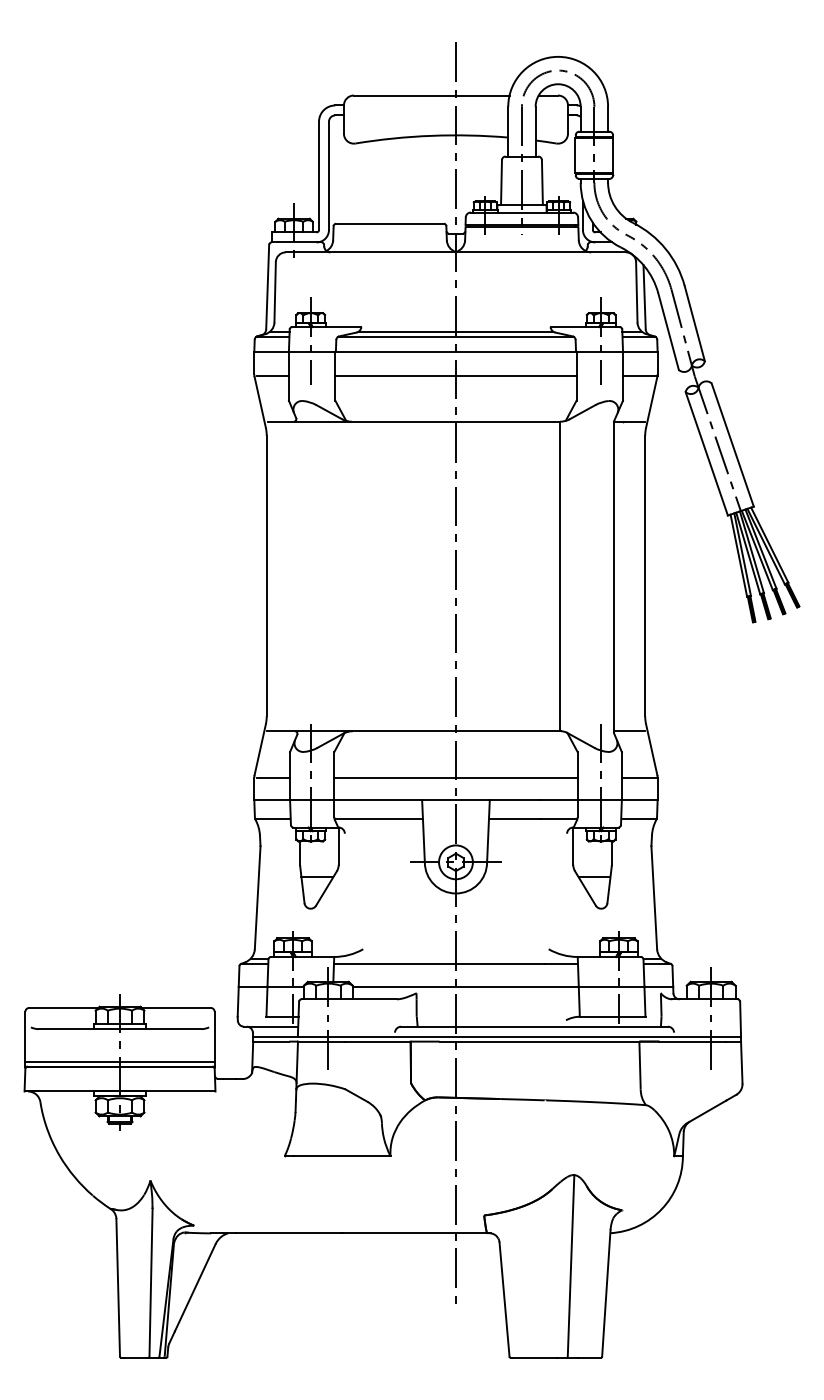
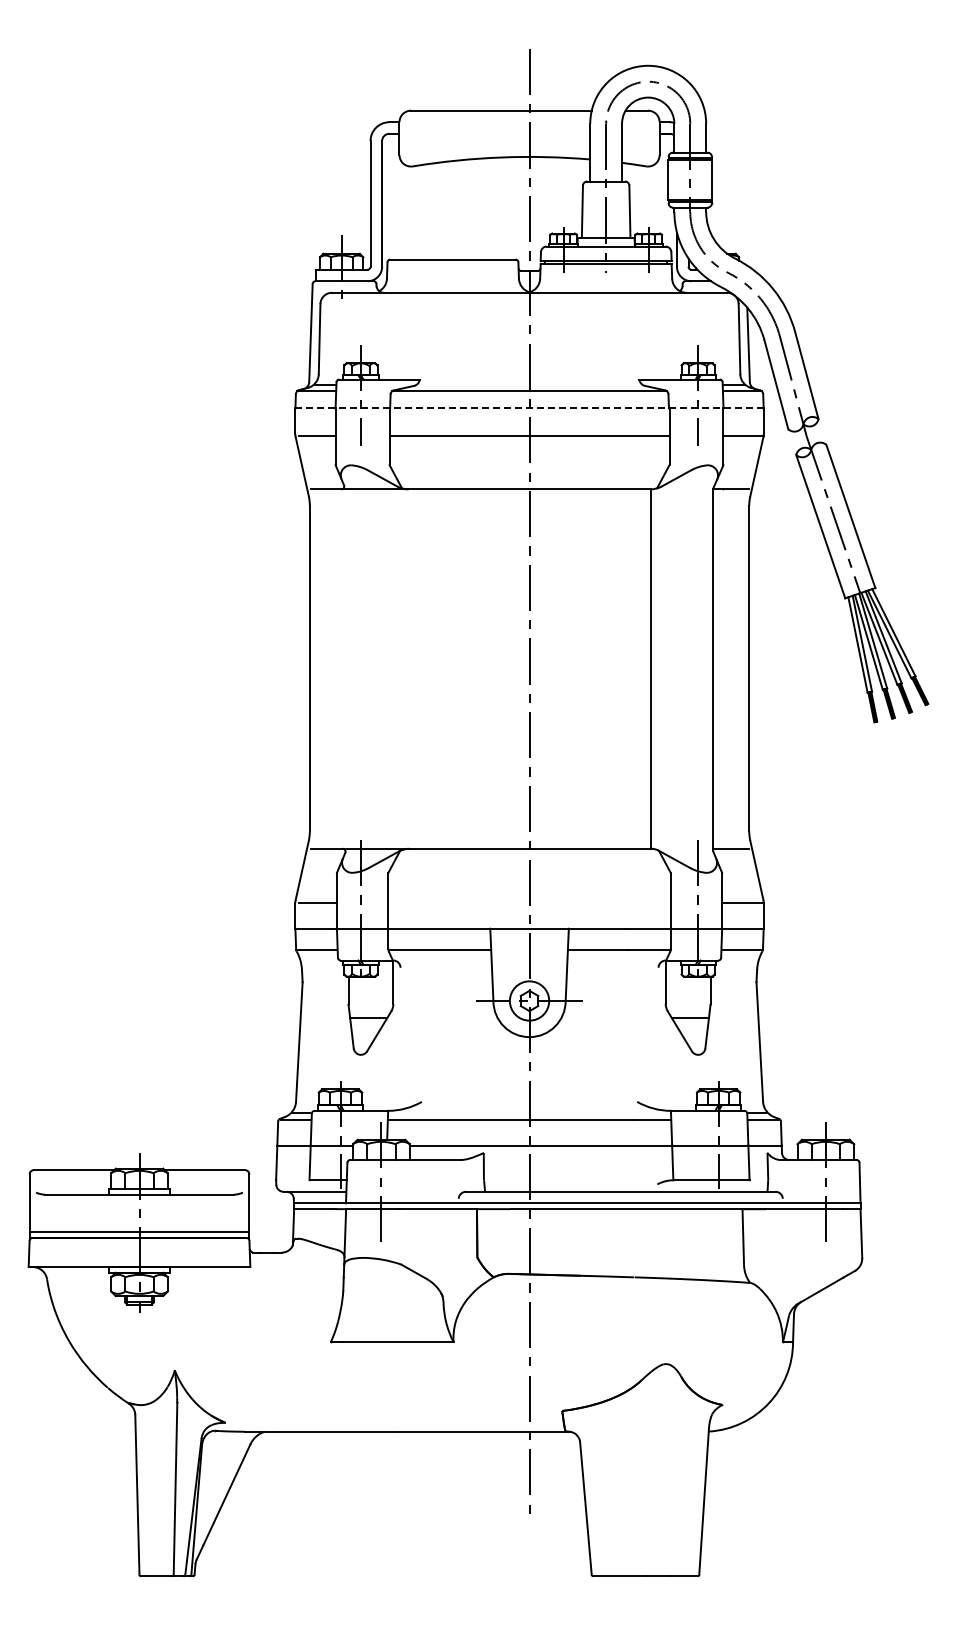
line: (455, 331) -> (529, 384), removed
line: (455, 352) -> (529, 408), solid -> dashed
line: (455, 777) -> (529, 902), removed
line: (570, 1266) -> (662, 1470), removed

